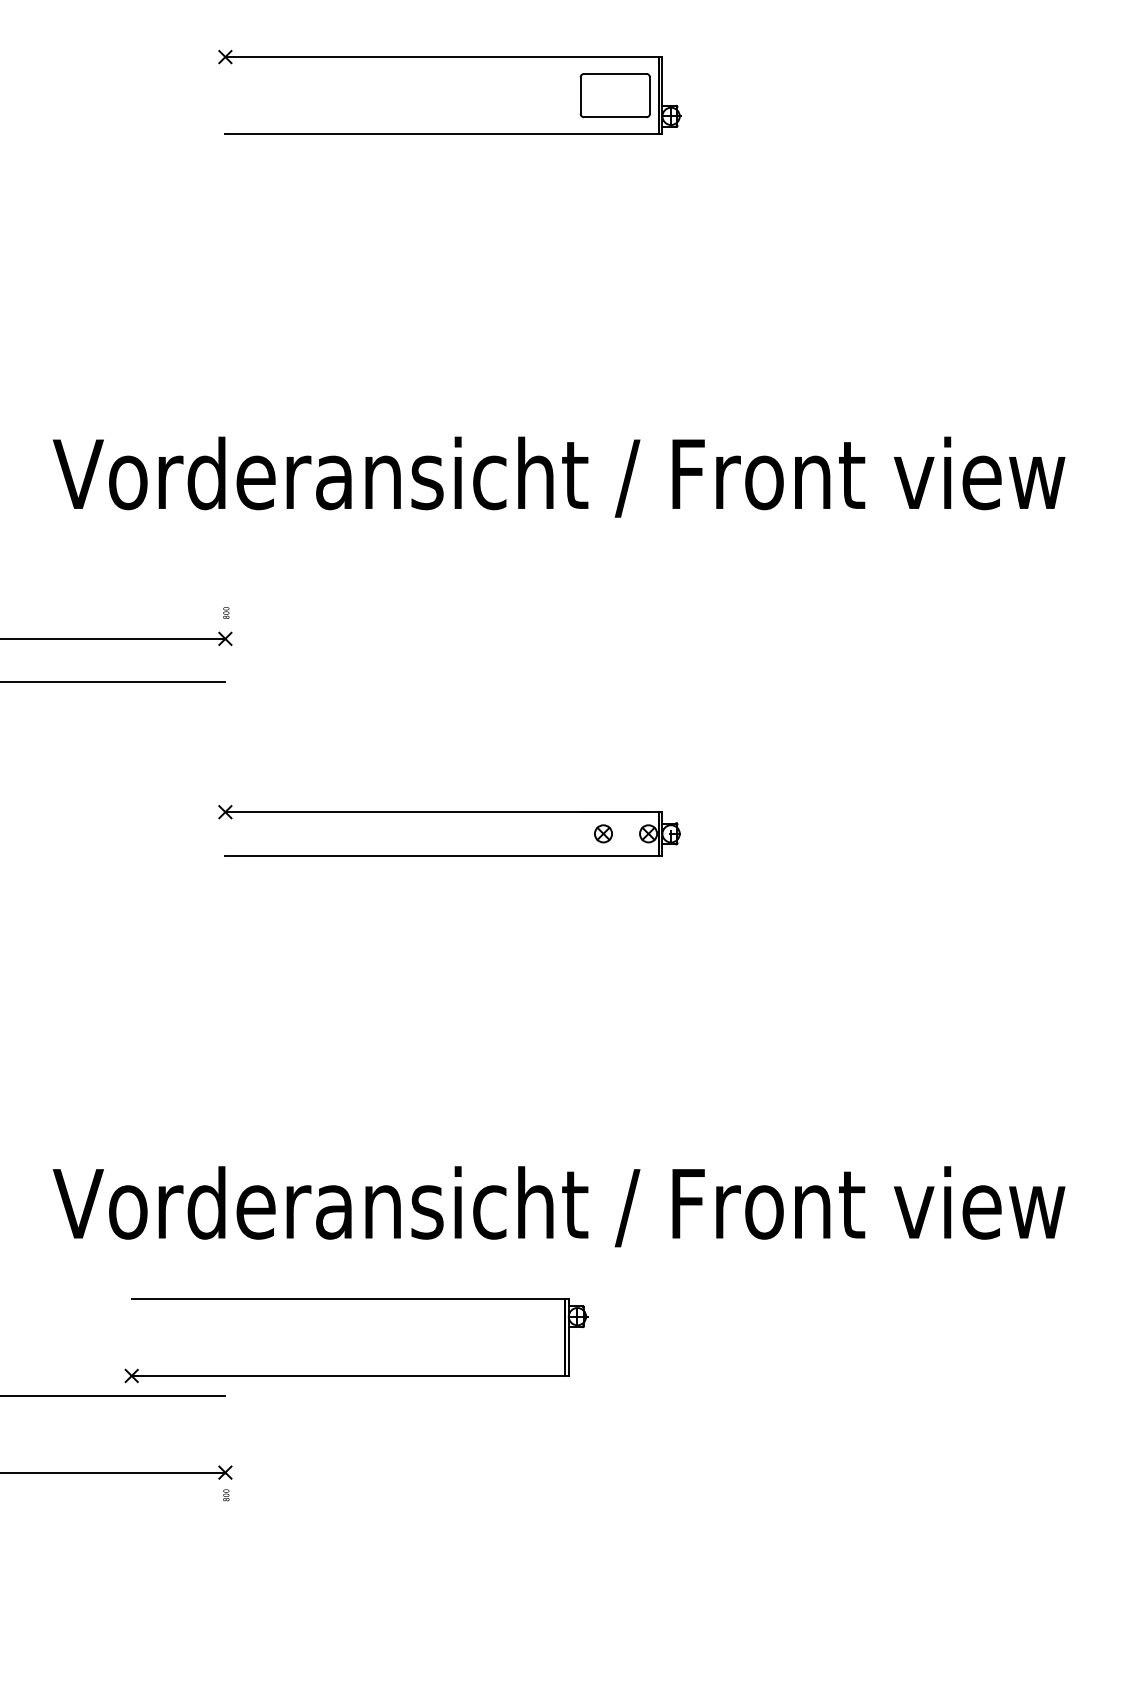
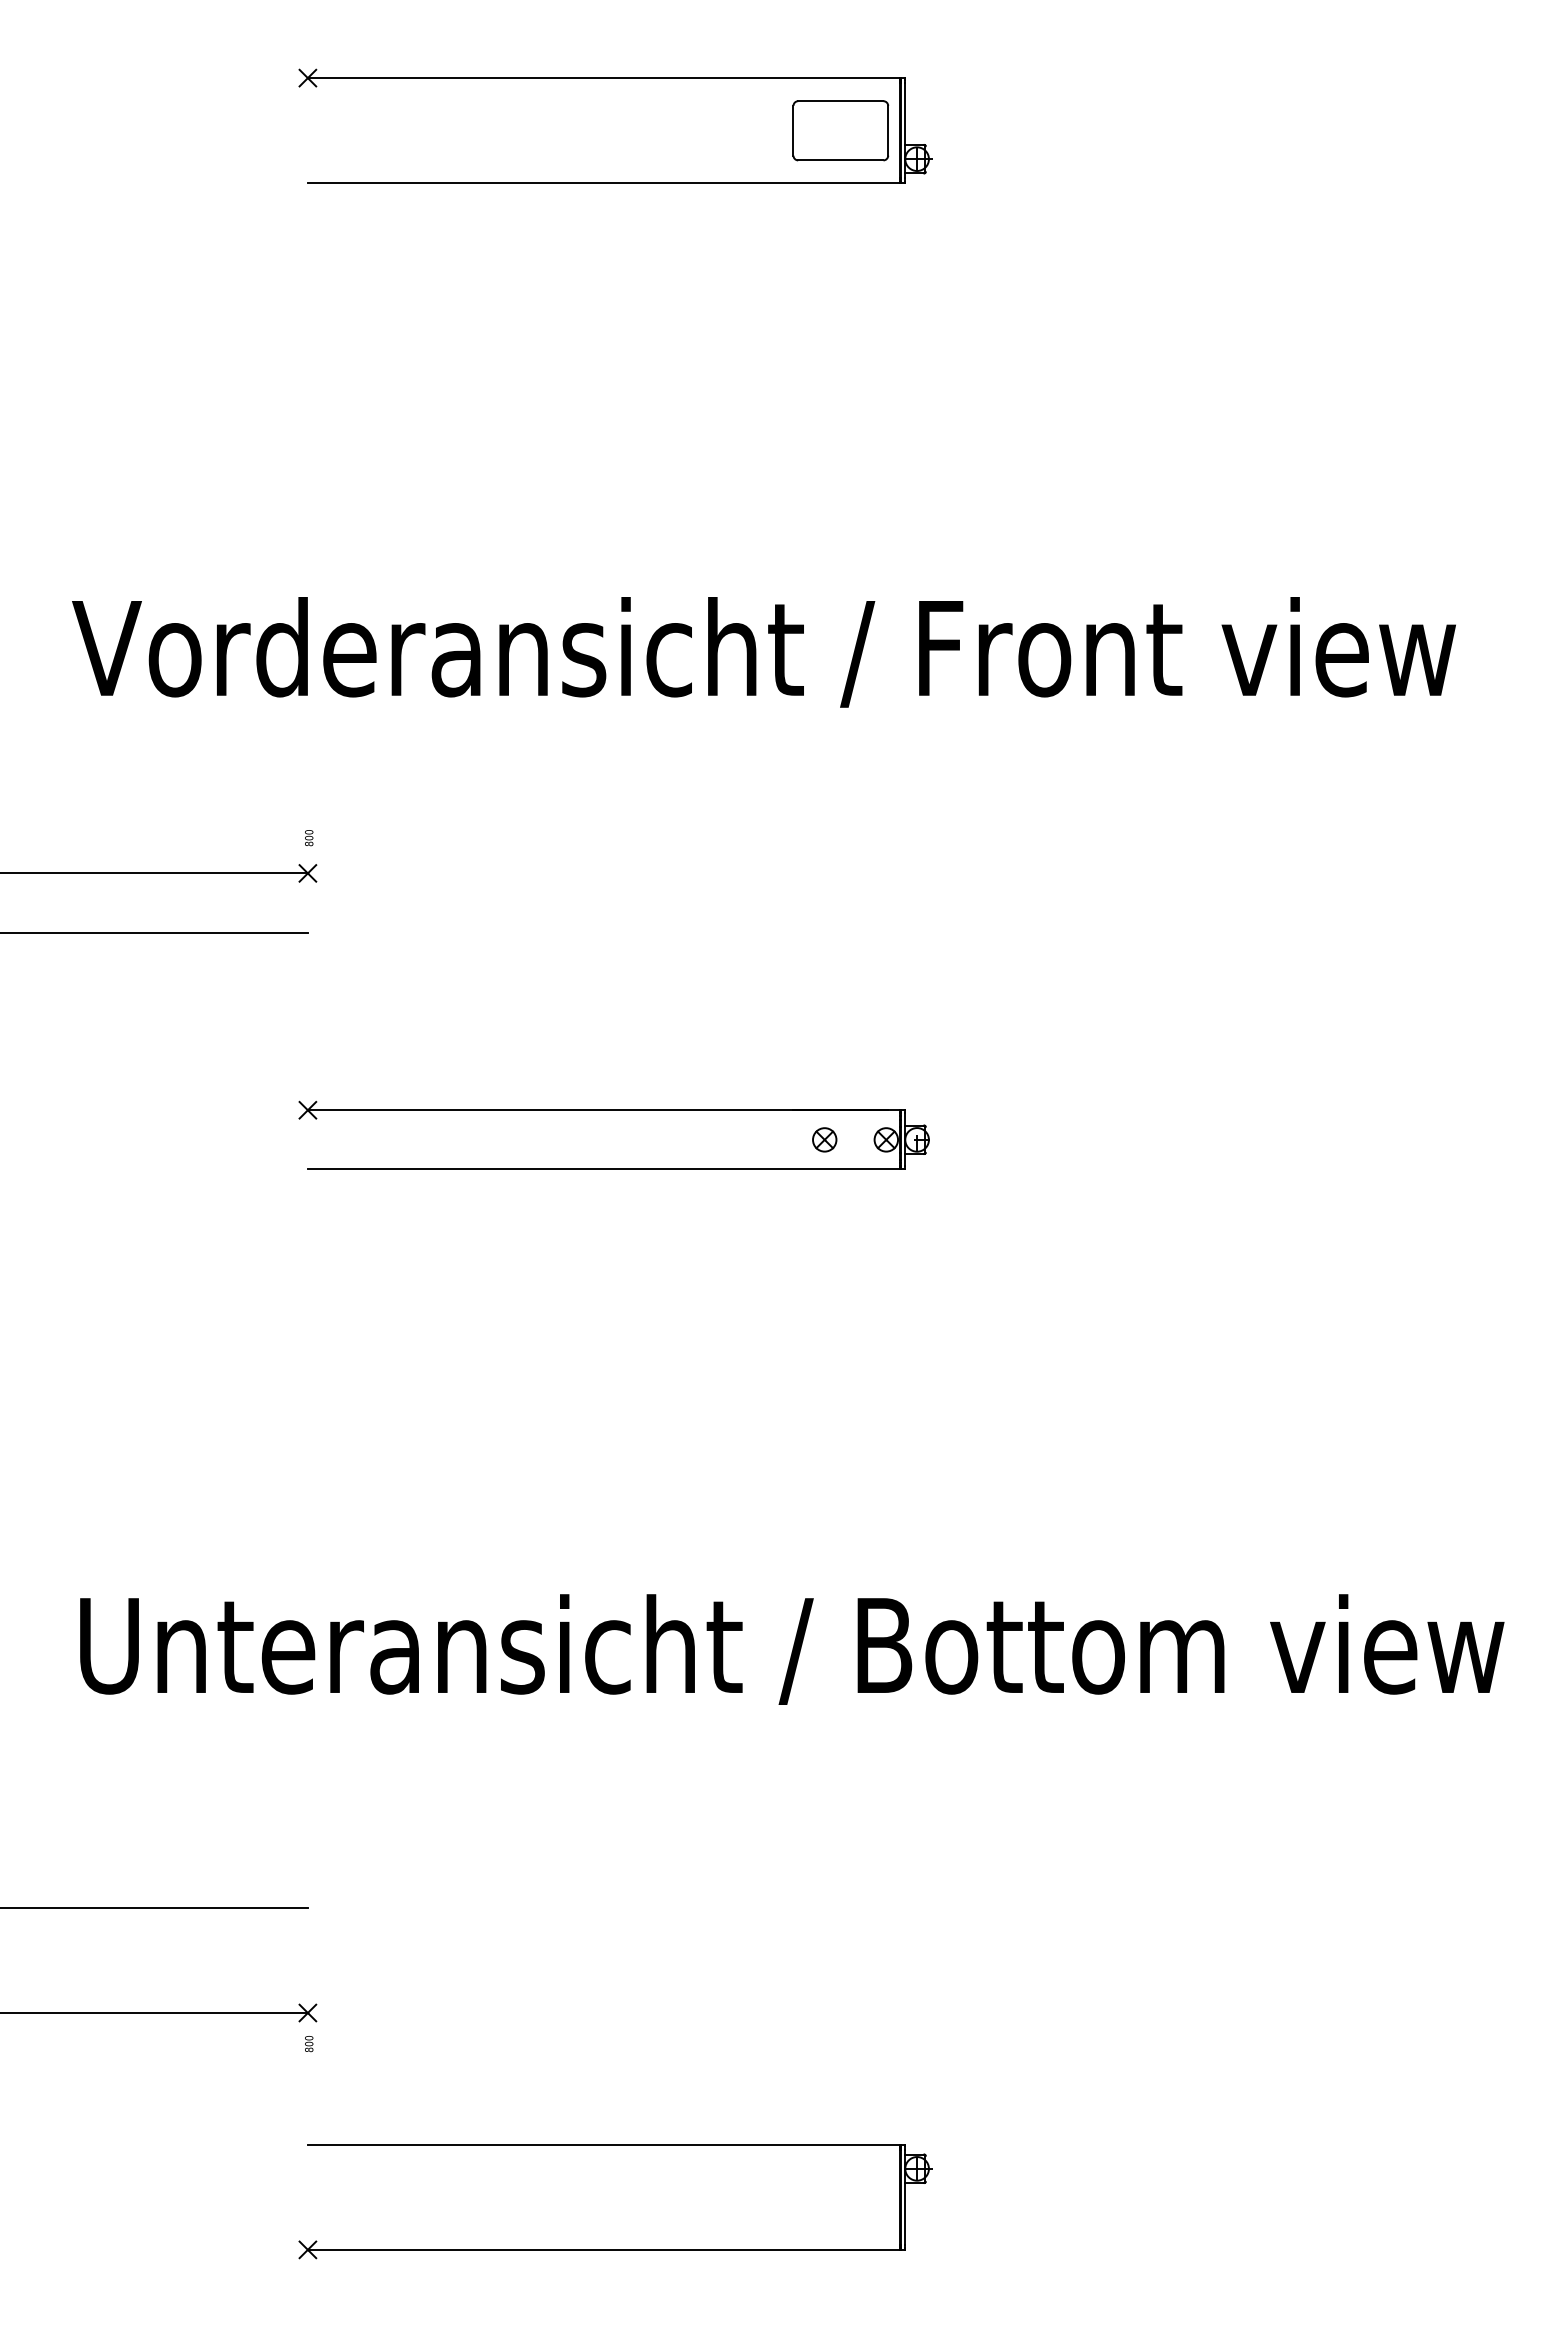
text: (577, 1206) -> (788, 1649), Vorderansicht / Front view -> Unteransicht / Bottom view
part: (356, 1375) -> (615, 2249), moved

